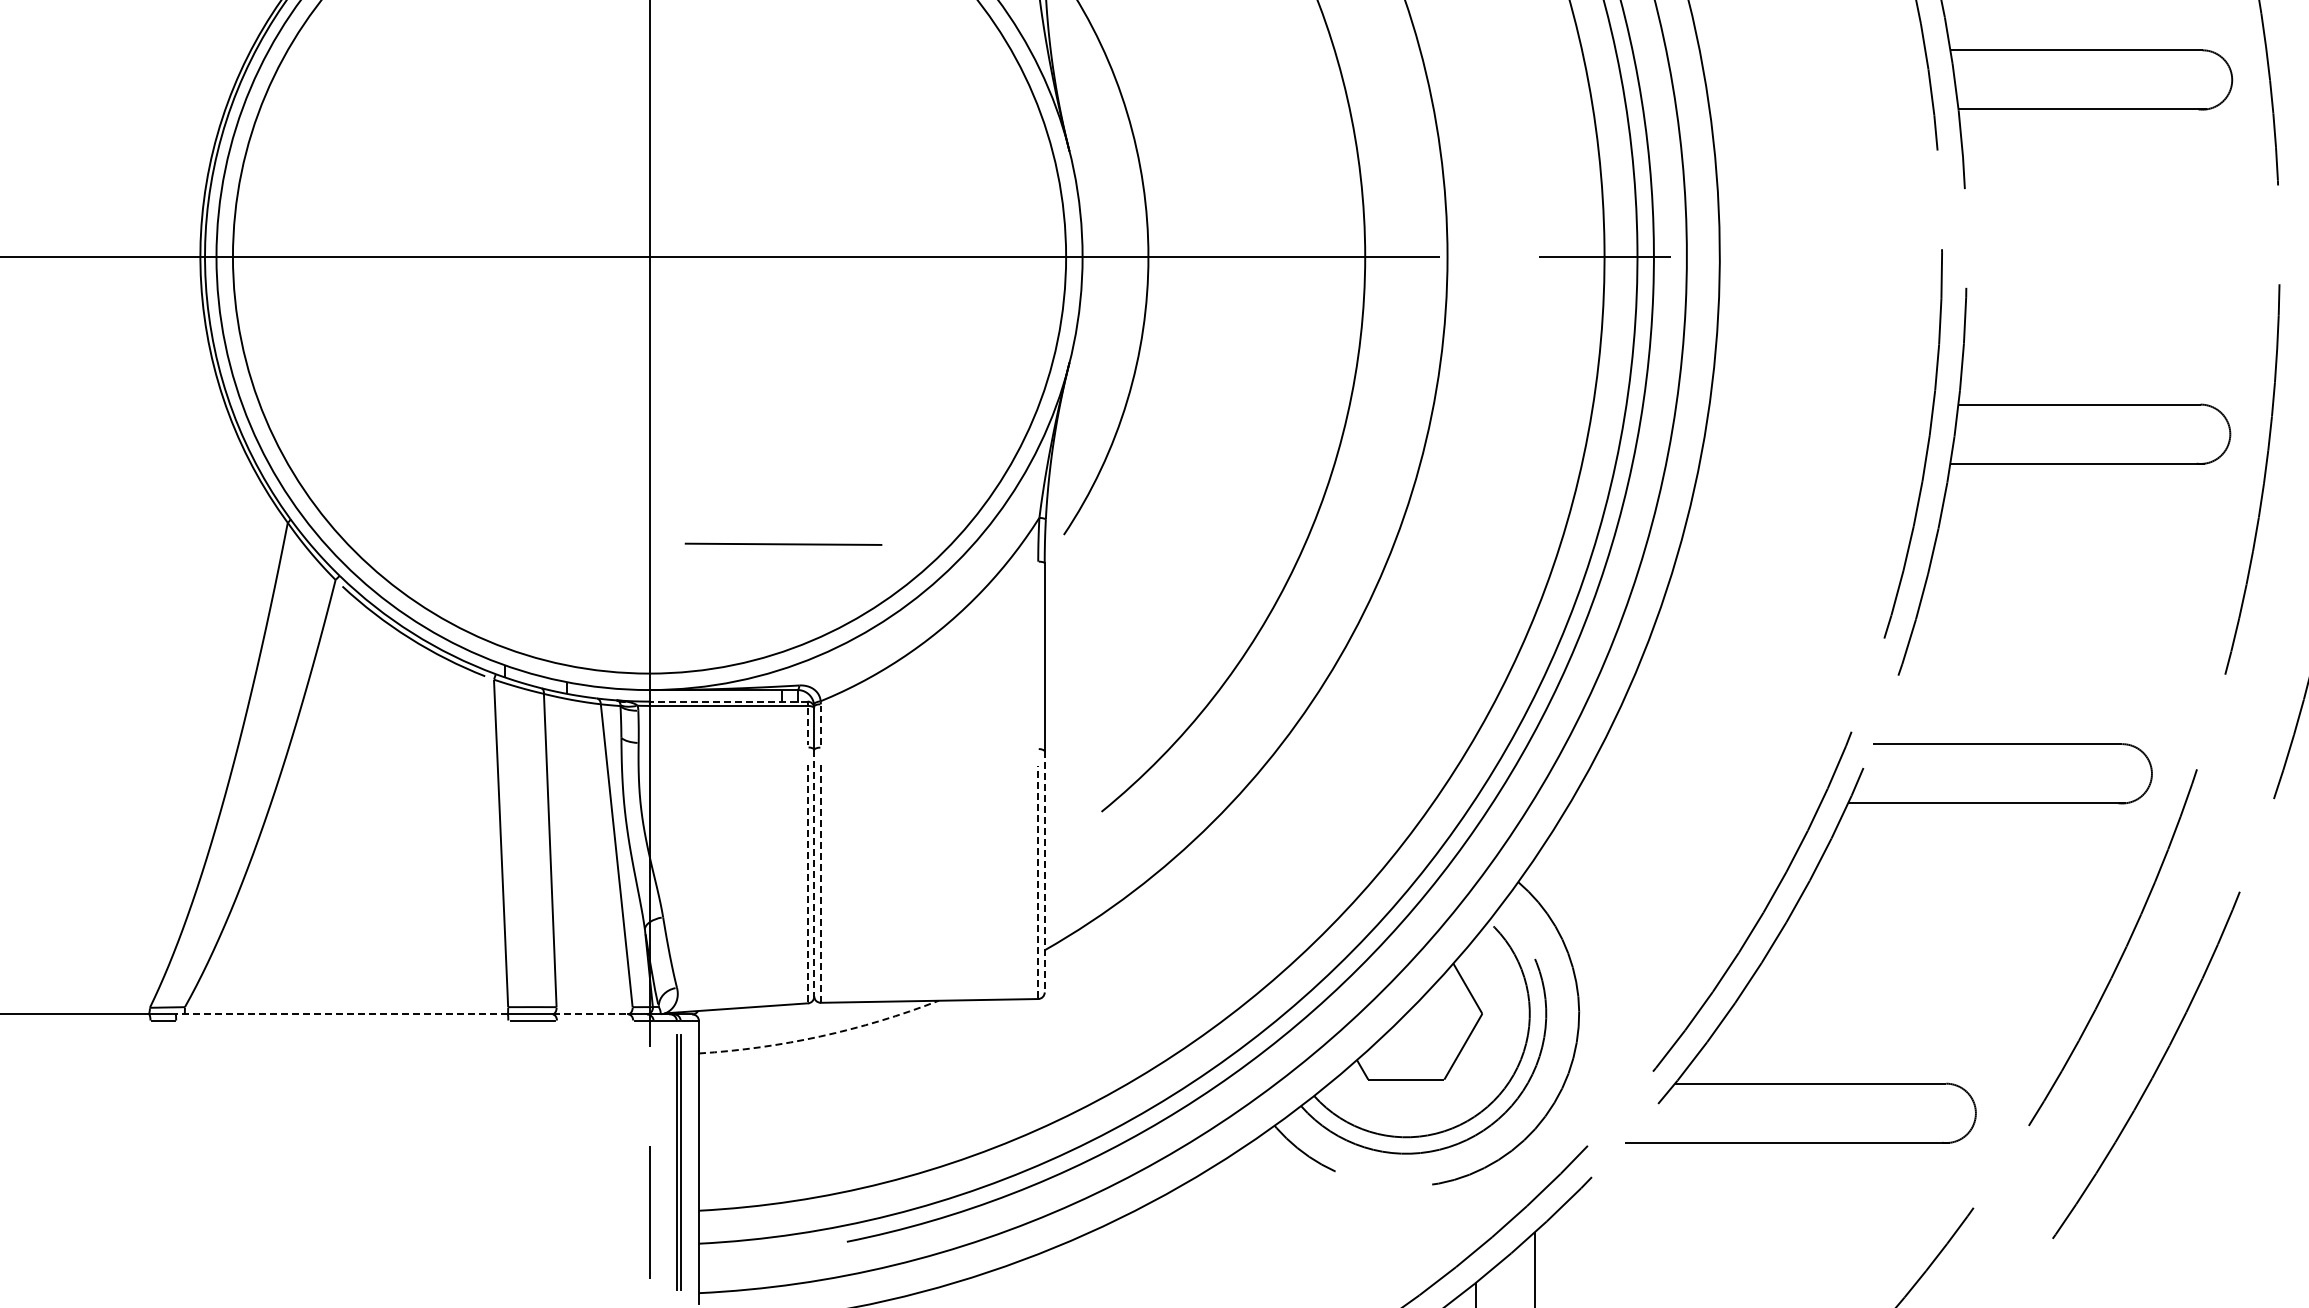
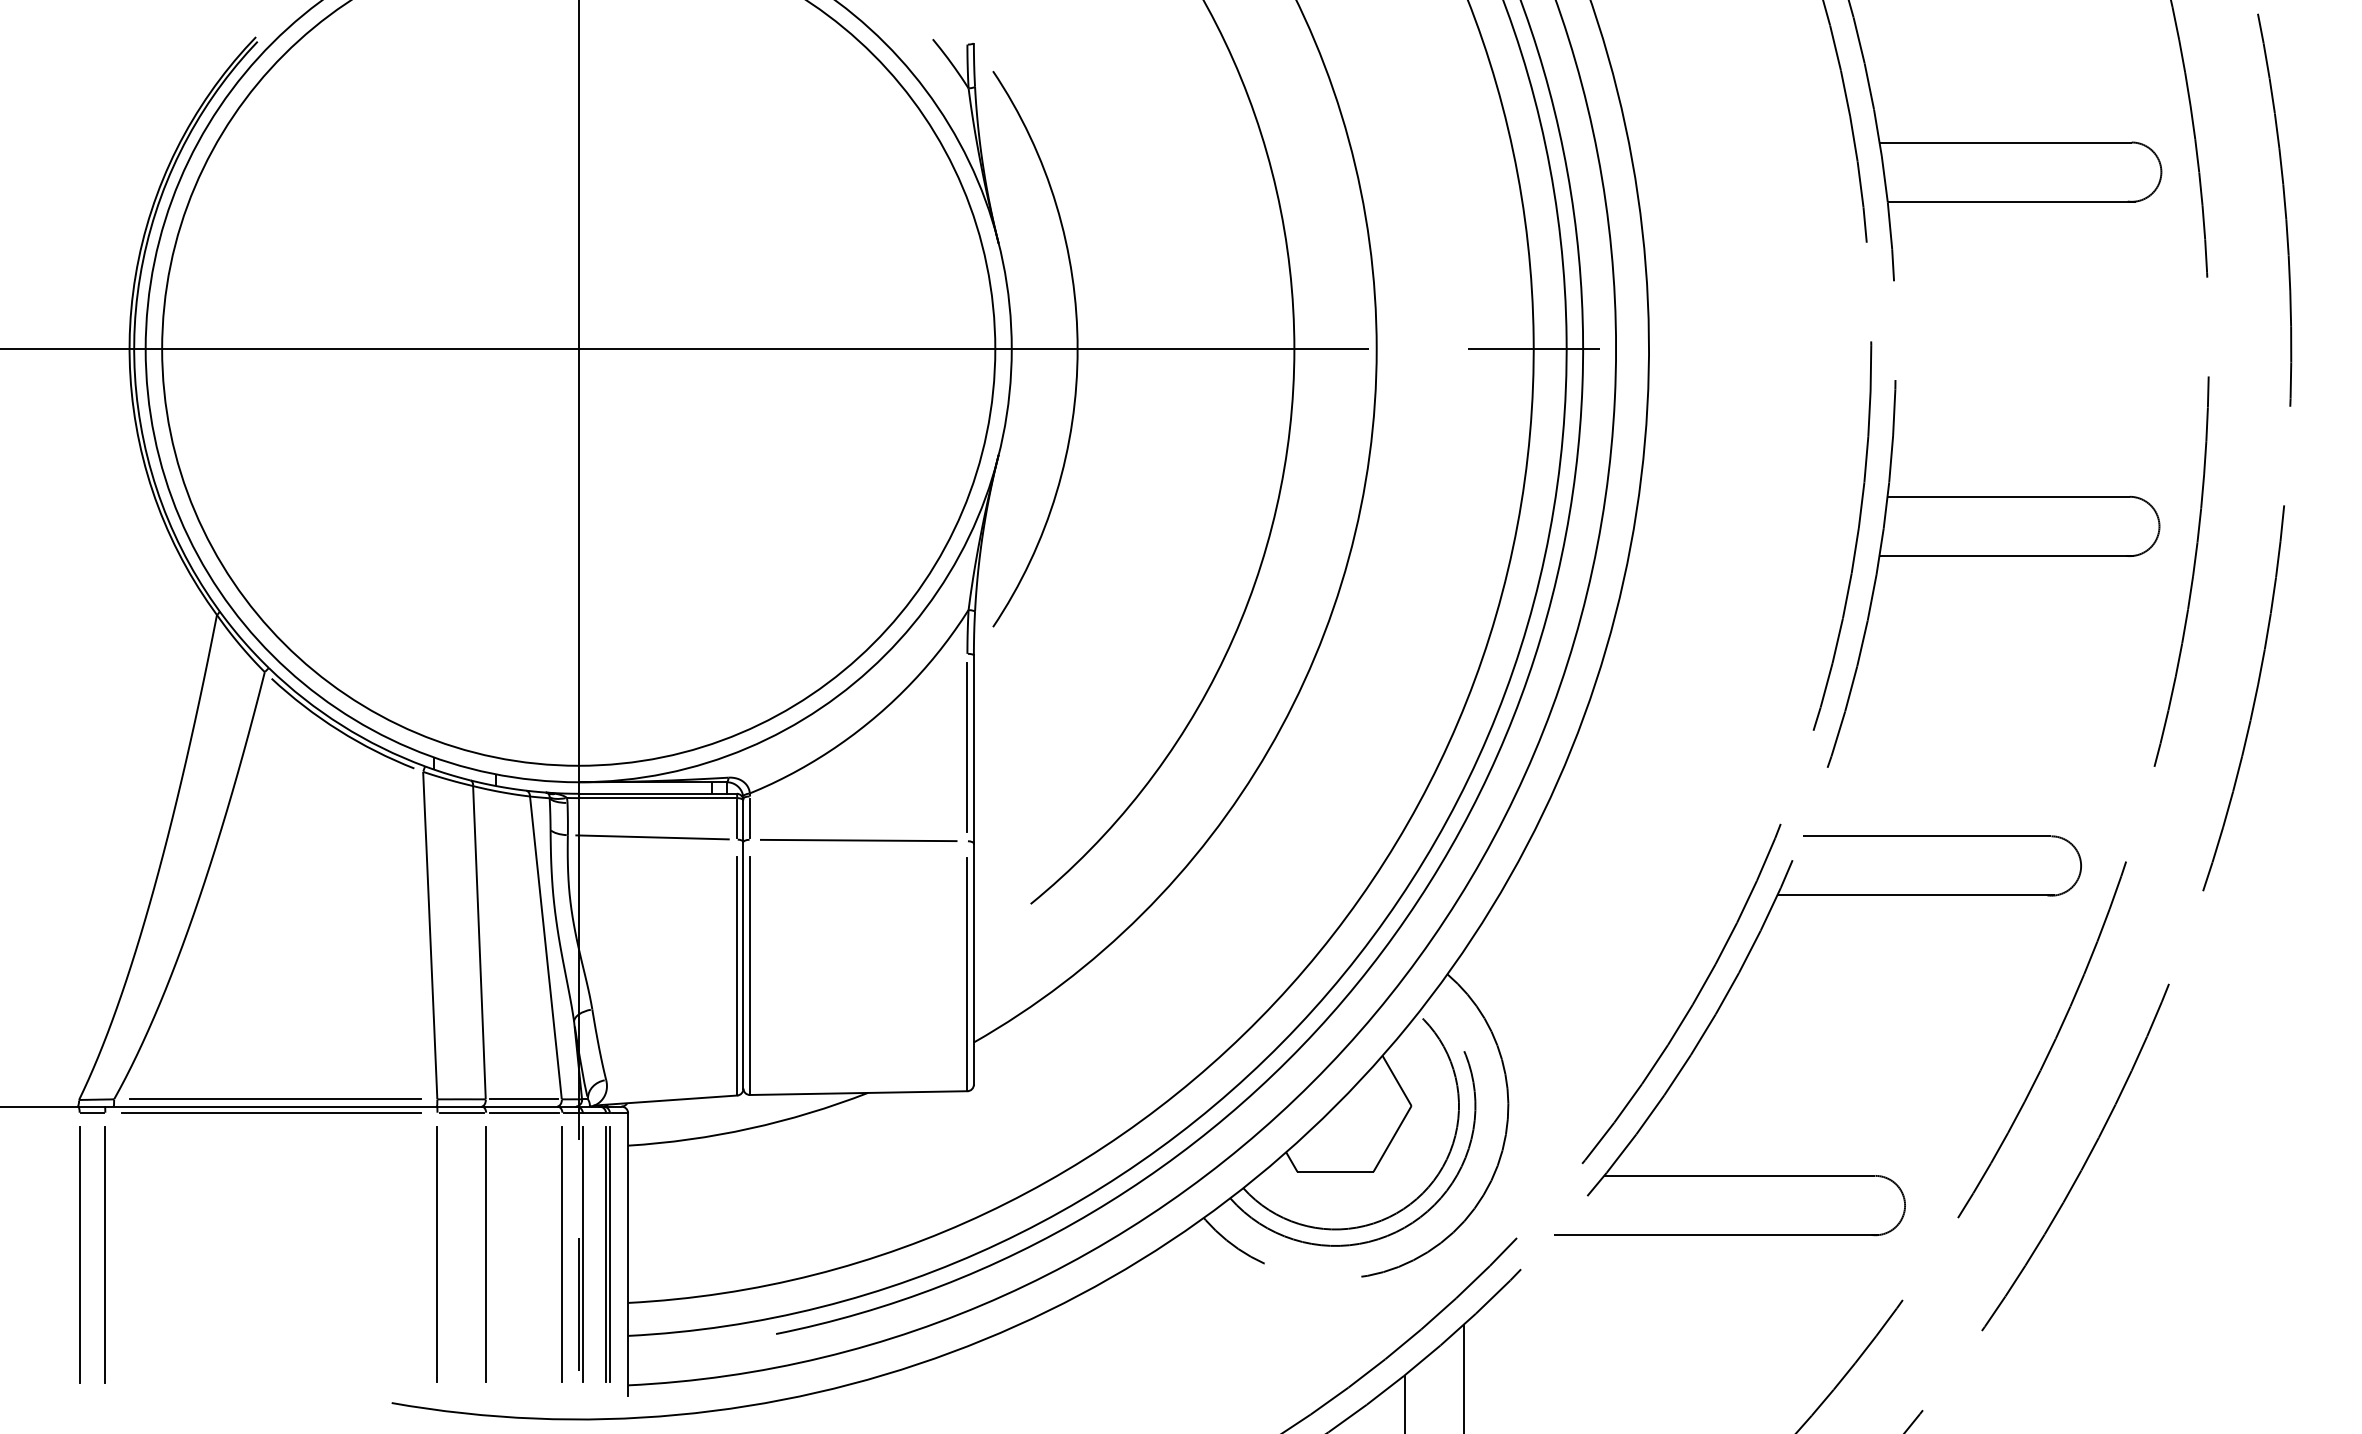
line: (783, 544) -> (858, 840), moved
line: (1038, 655) -> (967, 747), added
line: (728, 701) -> (657, 793), dashed -> solid
line: (821, 725) -> (750, 817), dashed -> solid
line: (808, 726) -> (737, 818), dashed -> solid
line: (723, 745) -> (652, 837), added
line: (1044, 872) -> (973, 964), dashed -> solid
line: (814, 874) -> (743, 966), dashed -> solid
line: (1038, 881) -> (967, 973), dashed -> solid
line: (808, 883) -> (737, 975), dashed -> solid
line: (821, 883) -> (750, 975), dashed -> solid
line: (346, 1007) -> (275, 1099), added
line: (594, 1007) -> (523, 1099), added
line: (341, 1014) -> (270, 1106), dashed -> solid
line: (590, 1014) -> (519, 1106), dashed -> solid
line: (341, 1021) -> (270, 1113), added
line: (595, 1021) -> (524, 1113), added
arc: (821, 1036) -> (750, 1128), dashed -> solid
line: (150, 1162) -> (79, 1254), added
line: (508, 1162) -> (437, 1254), added
line: (557, 1162) -> (486, 1254), added
line: (632, 1162) -> (561, 1254), added
line: (653, 1162) -> (582, 1254), added
line: (176, 1163) -> (105, 1255), added

